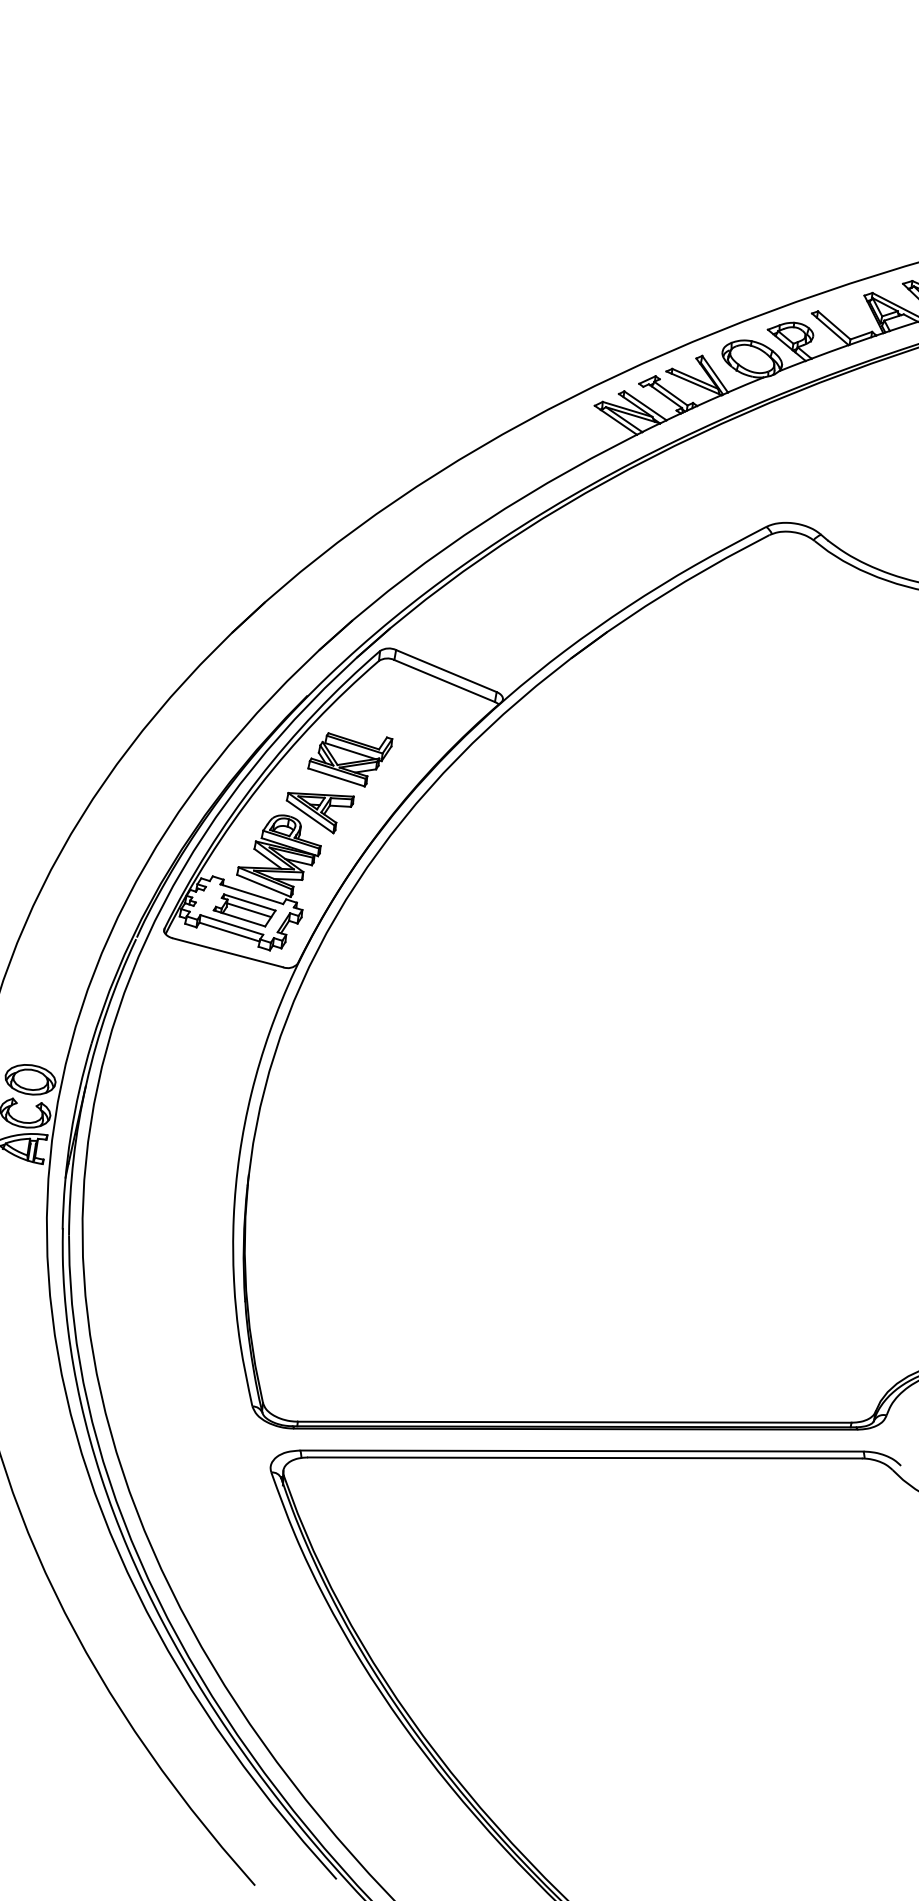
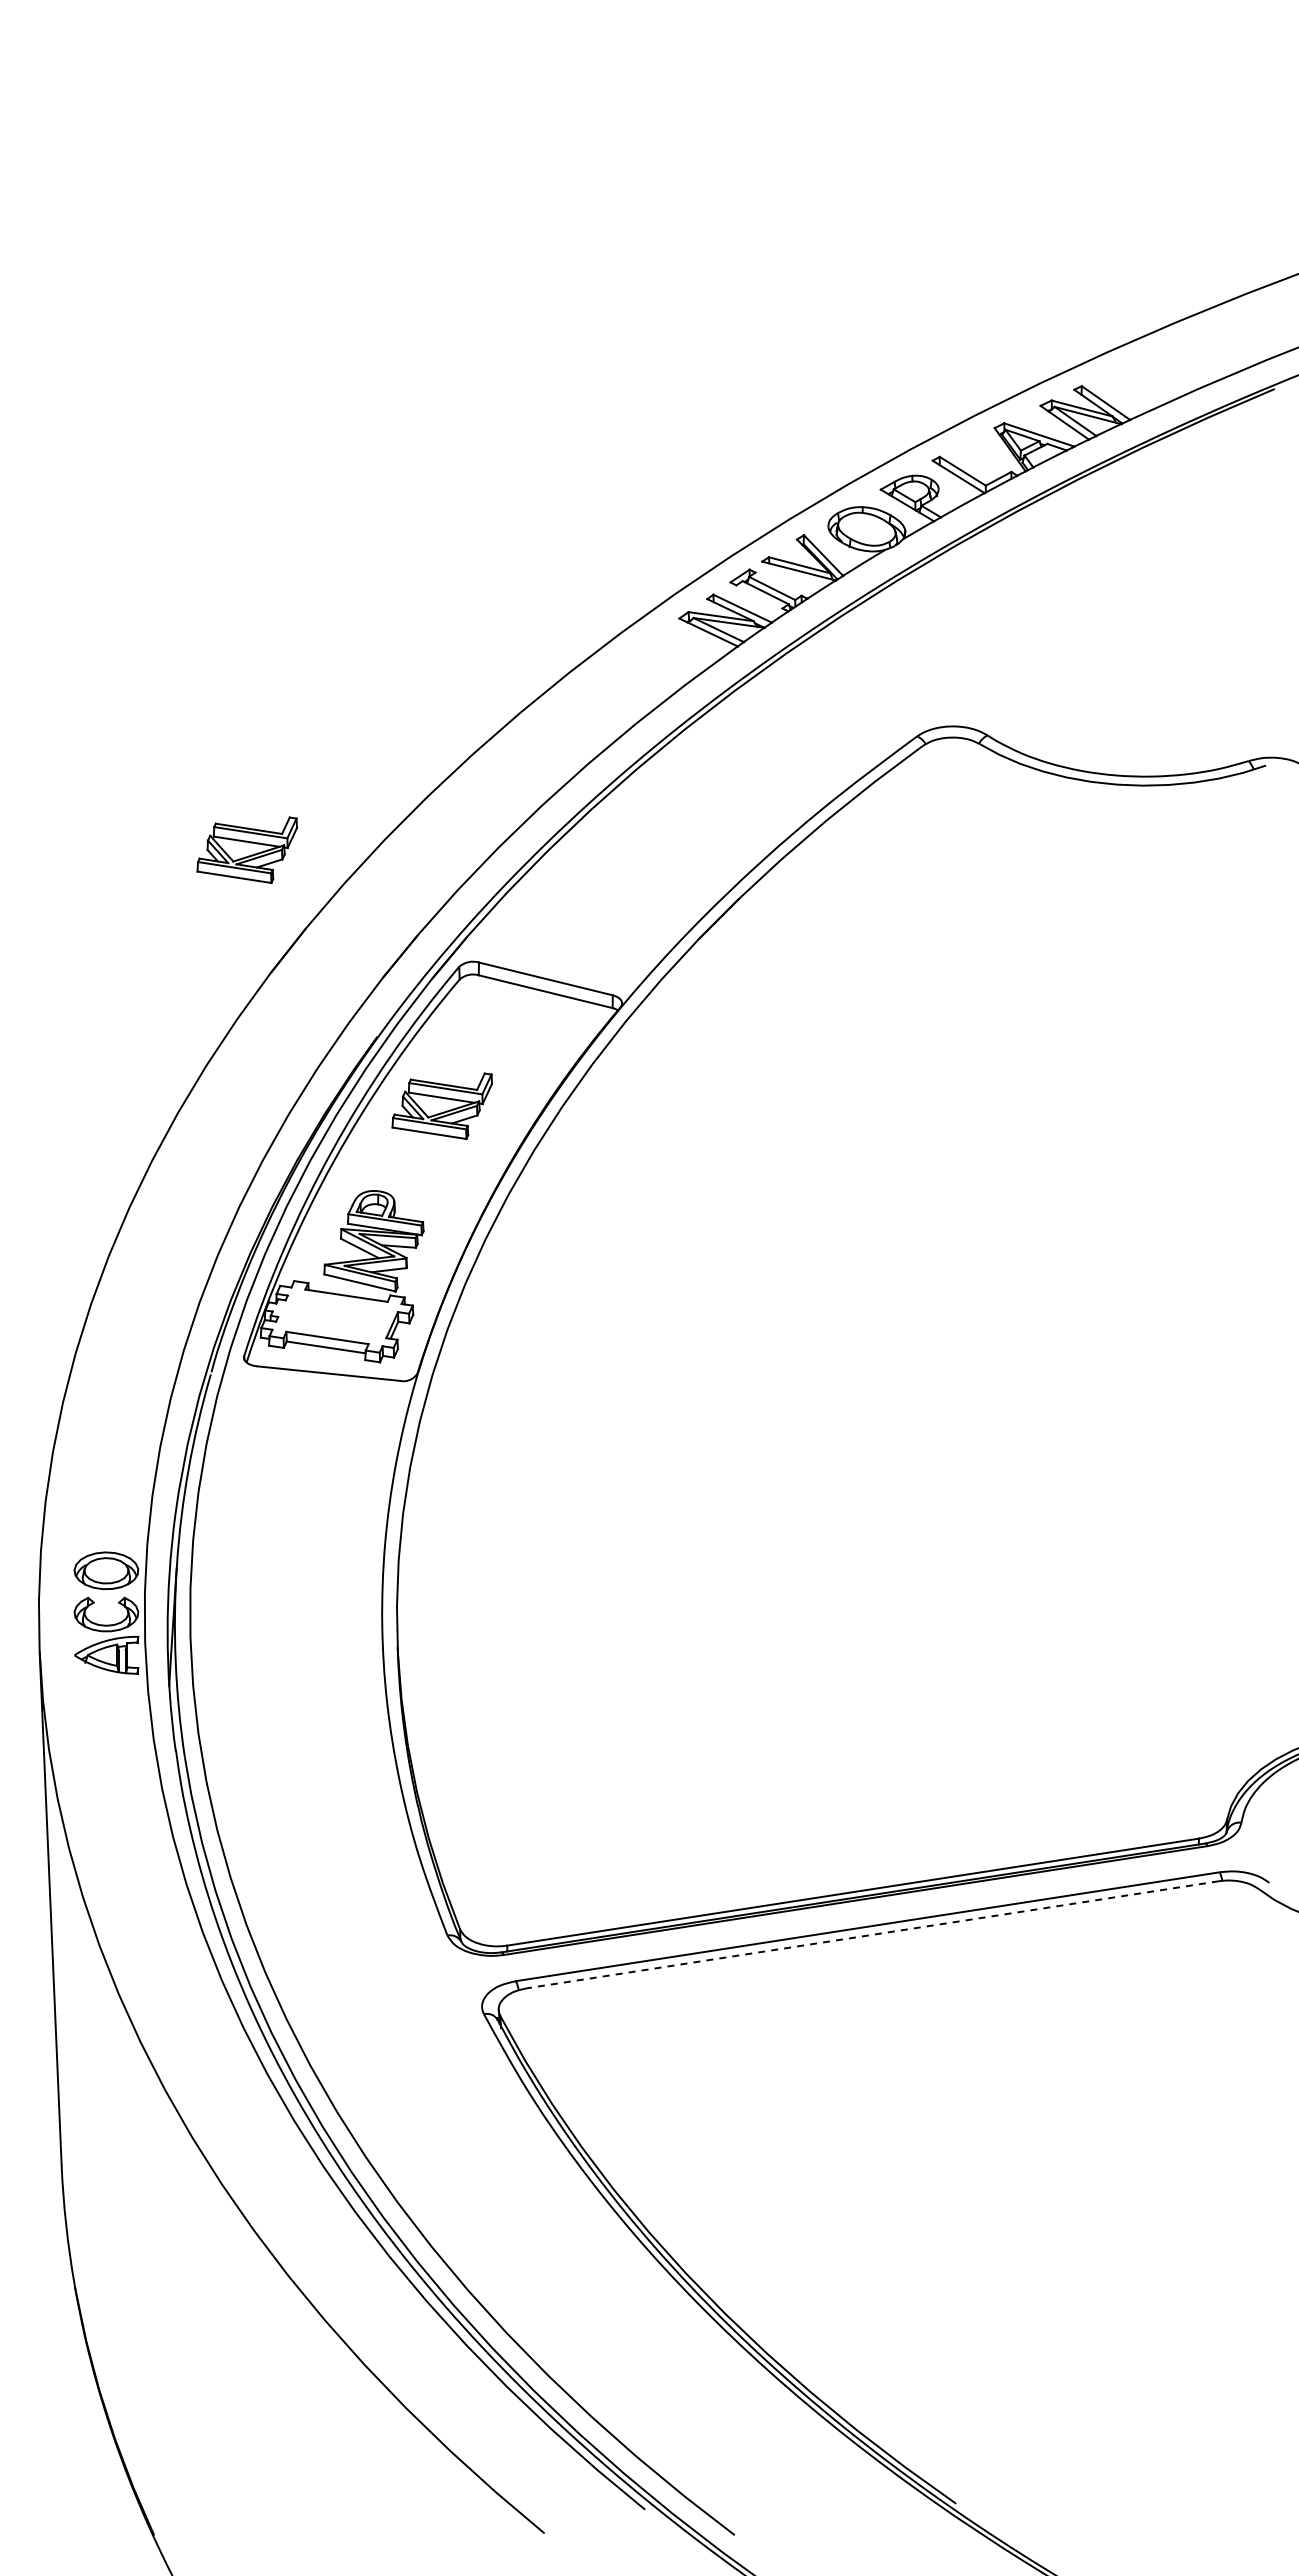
part: (229, 533) -> (247, 849), added
part: (318, 810) -> (413, 1178), removed
part: (244, 910) -> (340, 1317), removed
line: (584, 1457) -> (872, 1934), solid -> dashed

